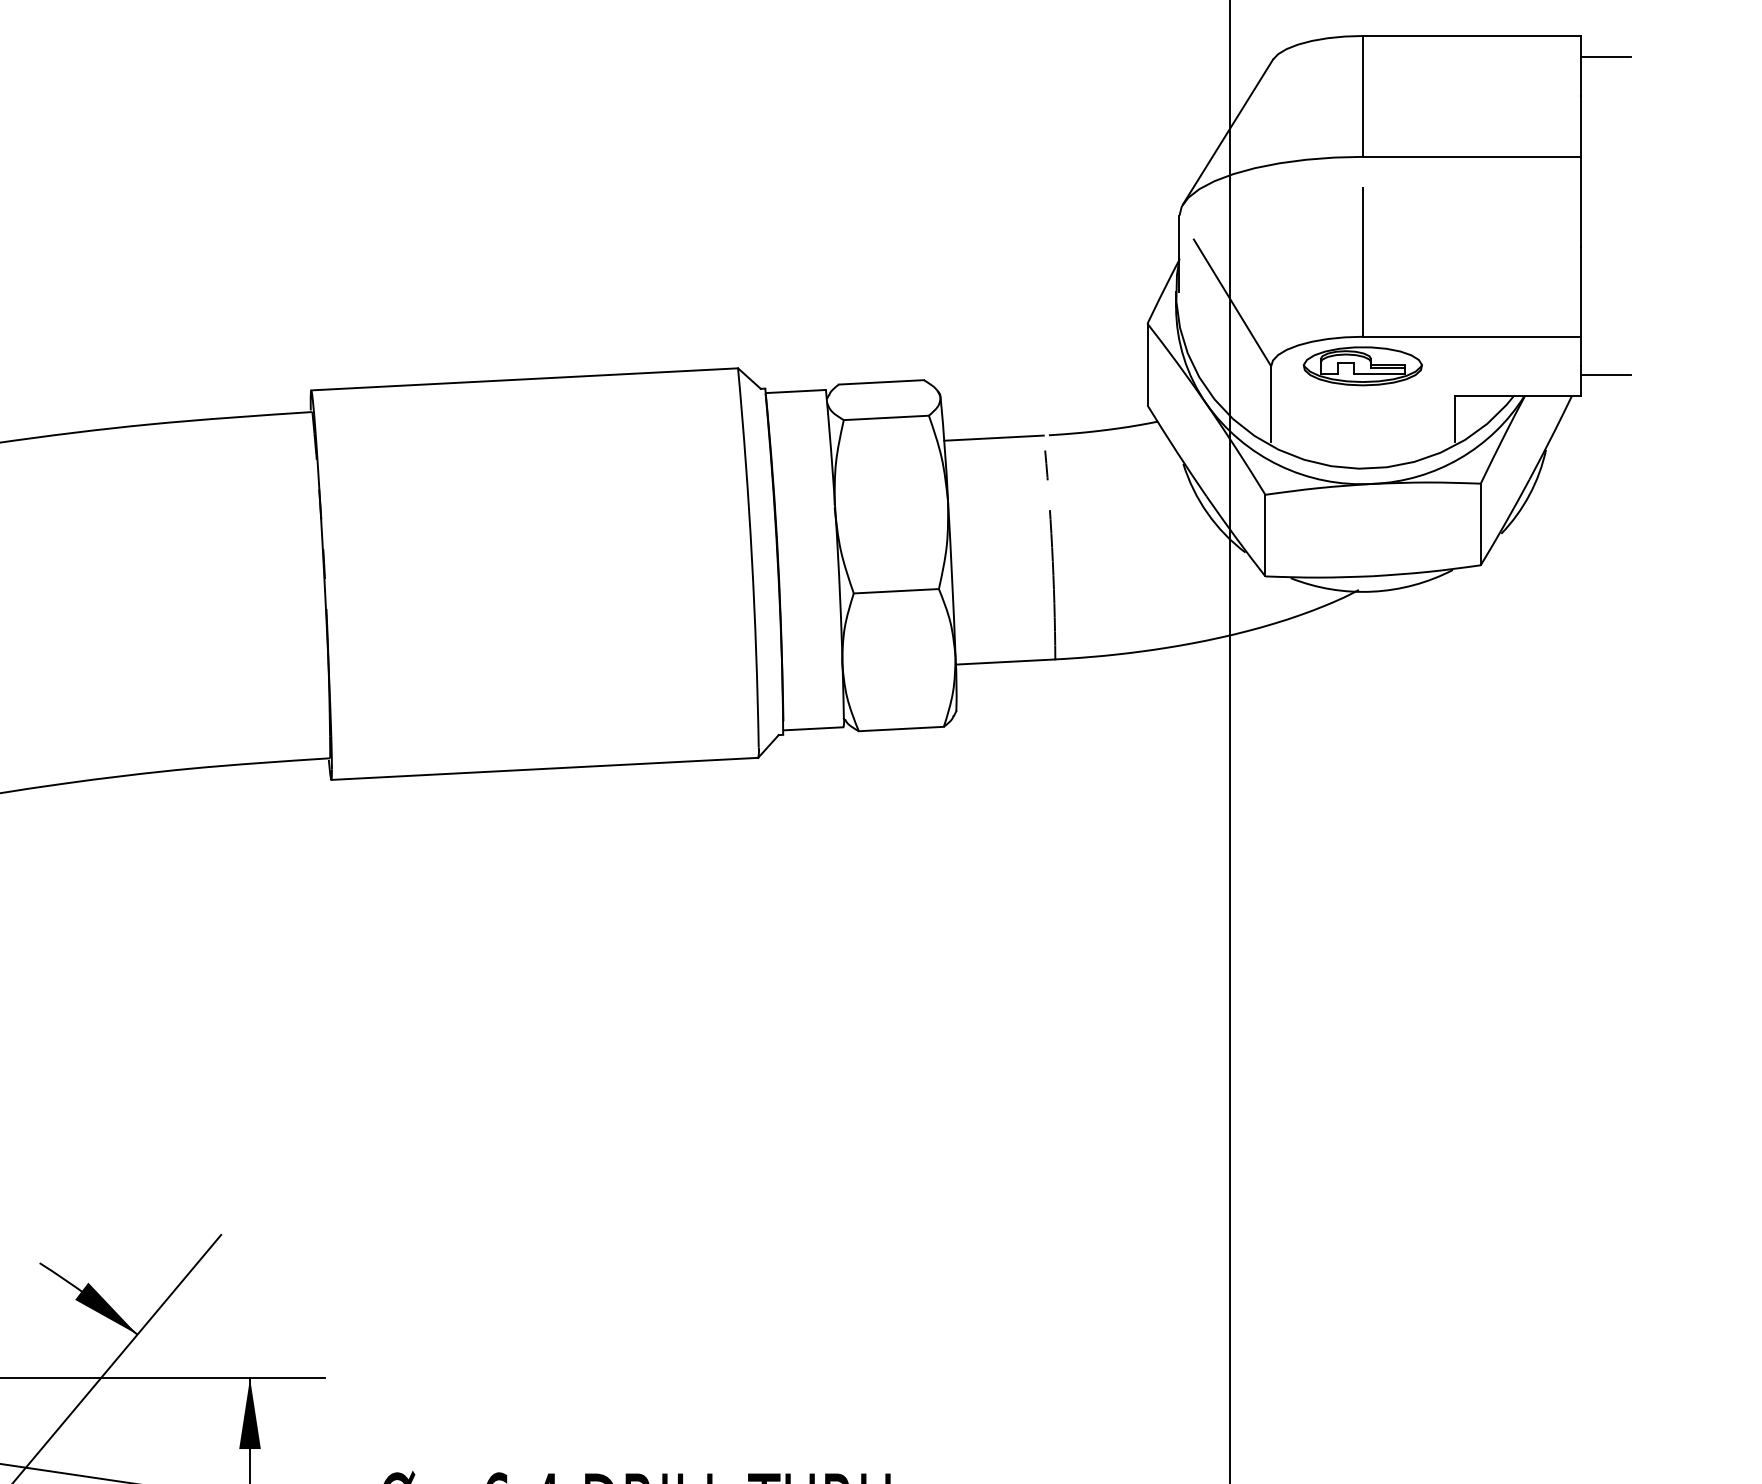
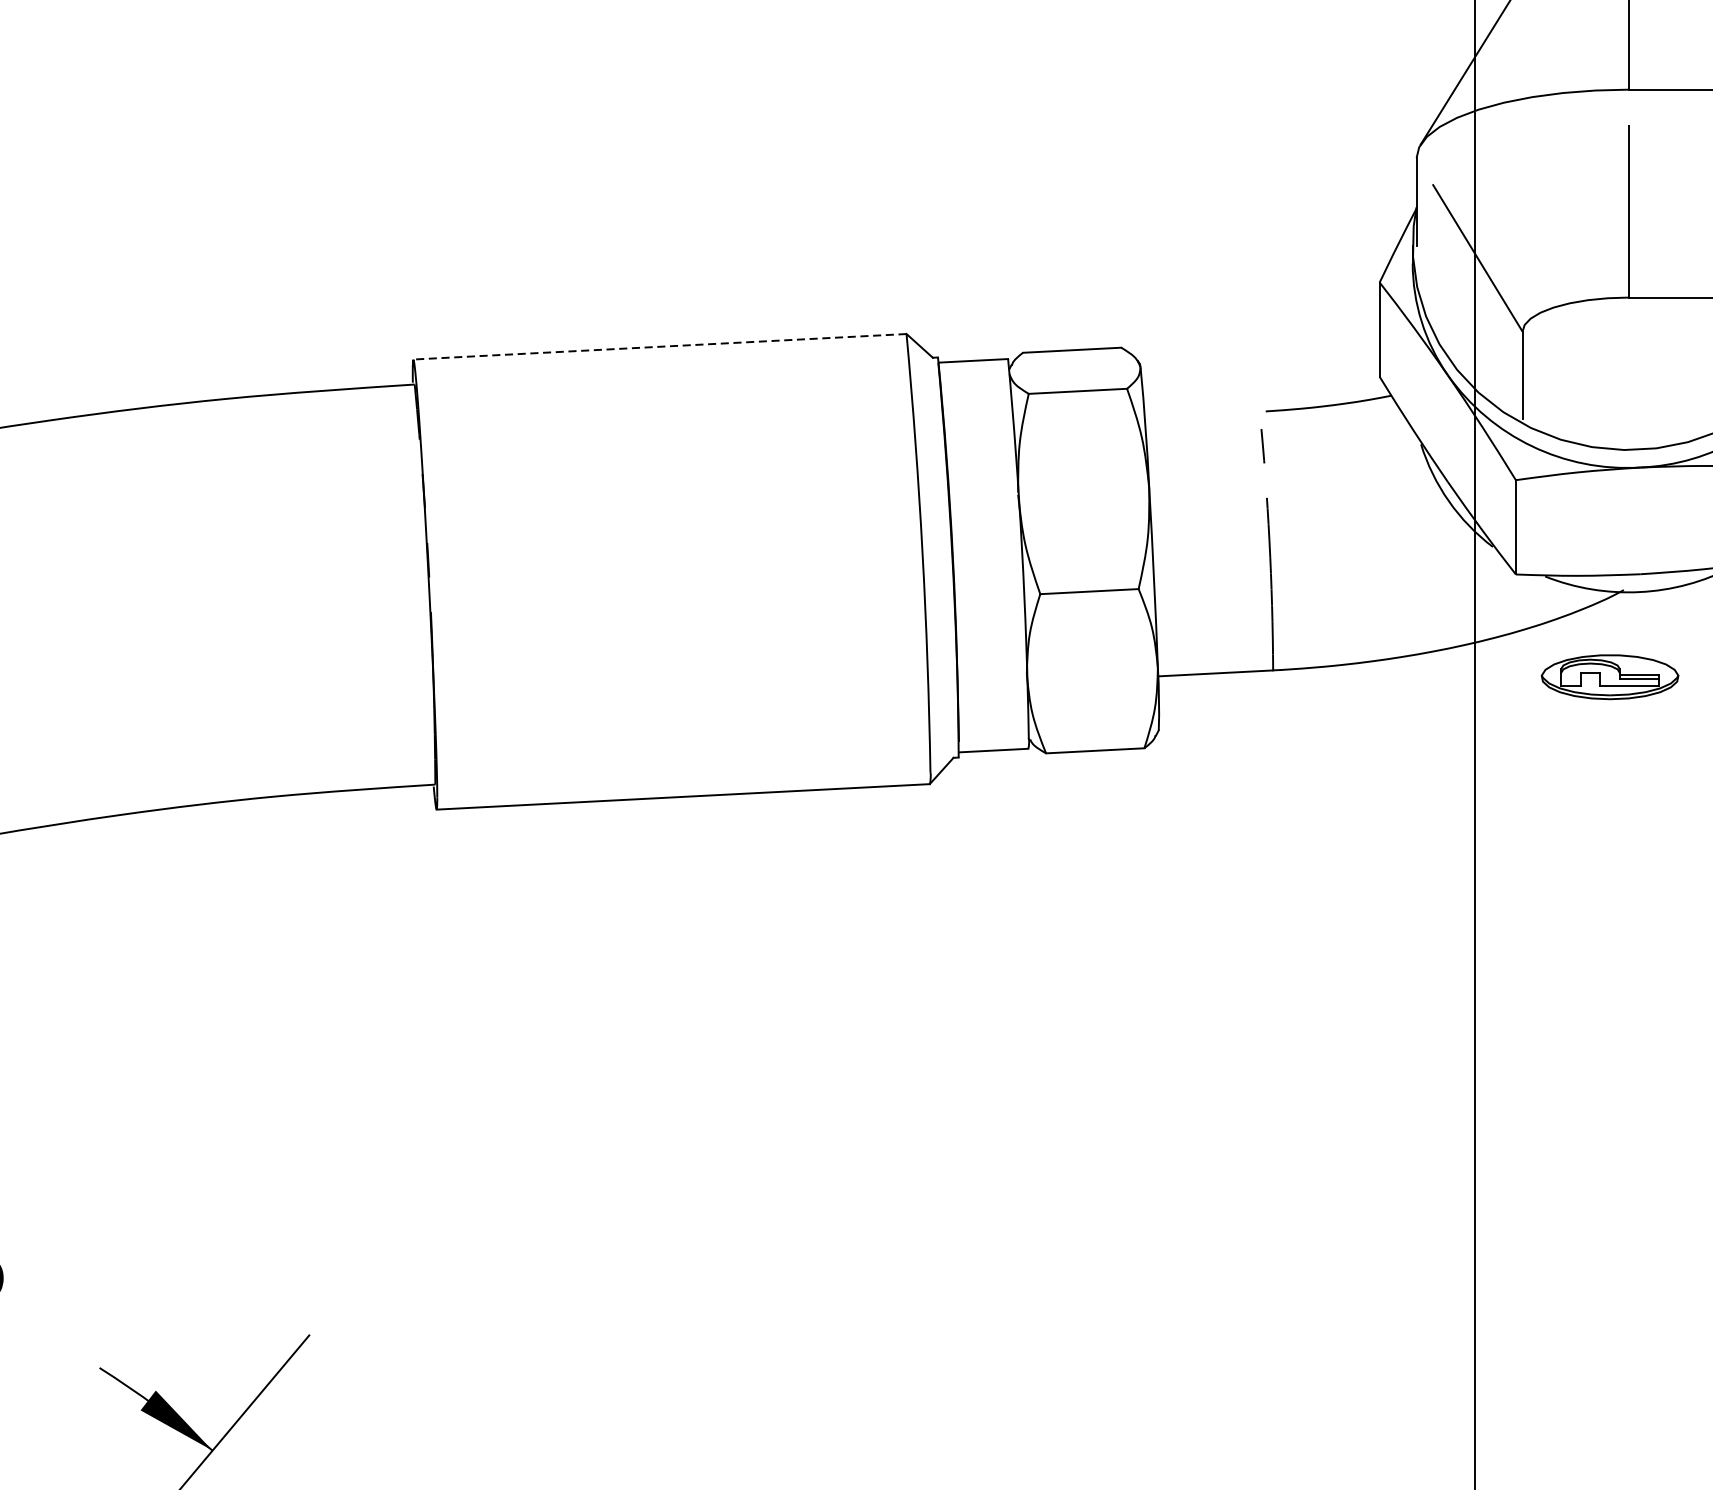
part: (1362, 366) -> (1609, 677), moved
line: (524, 379) -> (659, 346), solid -> dashed
line: (993, 437) -> (1201, 413), removed

